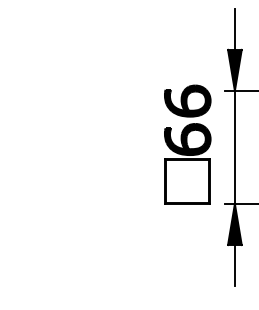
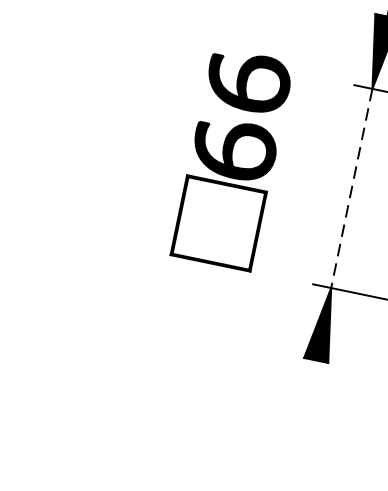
part: (187, 144) -> (232, 158), moved
line: (234, 147) -> (351, 188), solid -> dashed
line: (234, 265) -> (308, 396), removed

